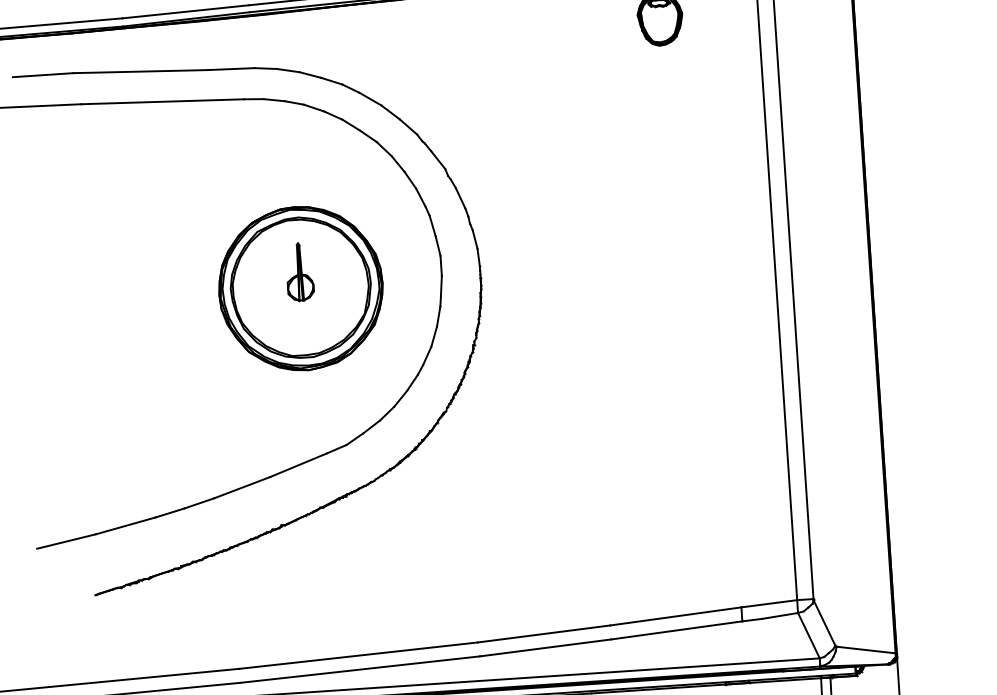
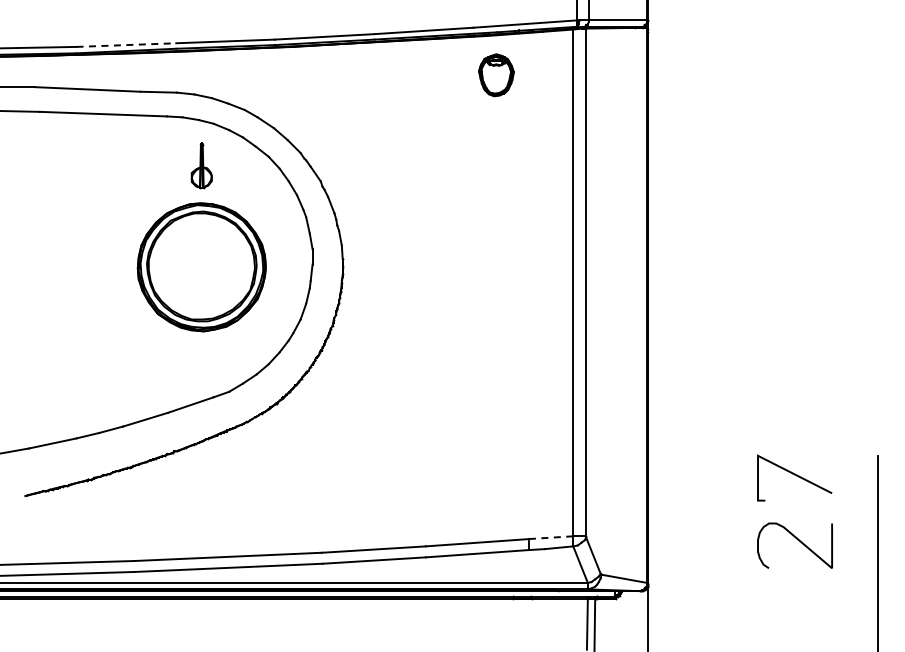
line: (186, 12) -> (126, 45), solid -> dashed
part: (299, 272) -> (201, 165), moved
line: (768, 603) -> (550, 537), solid -> dashed

